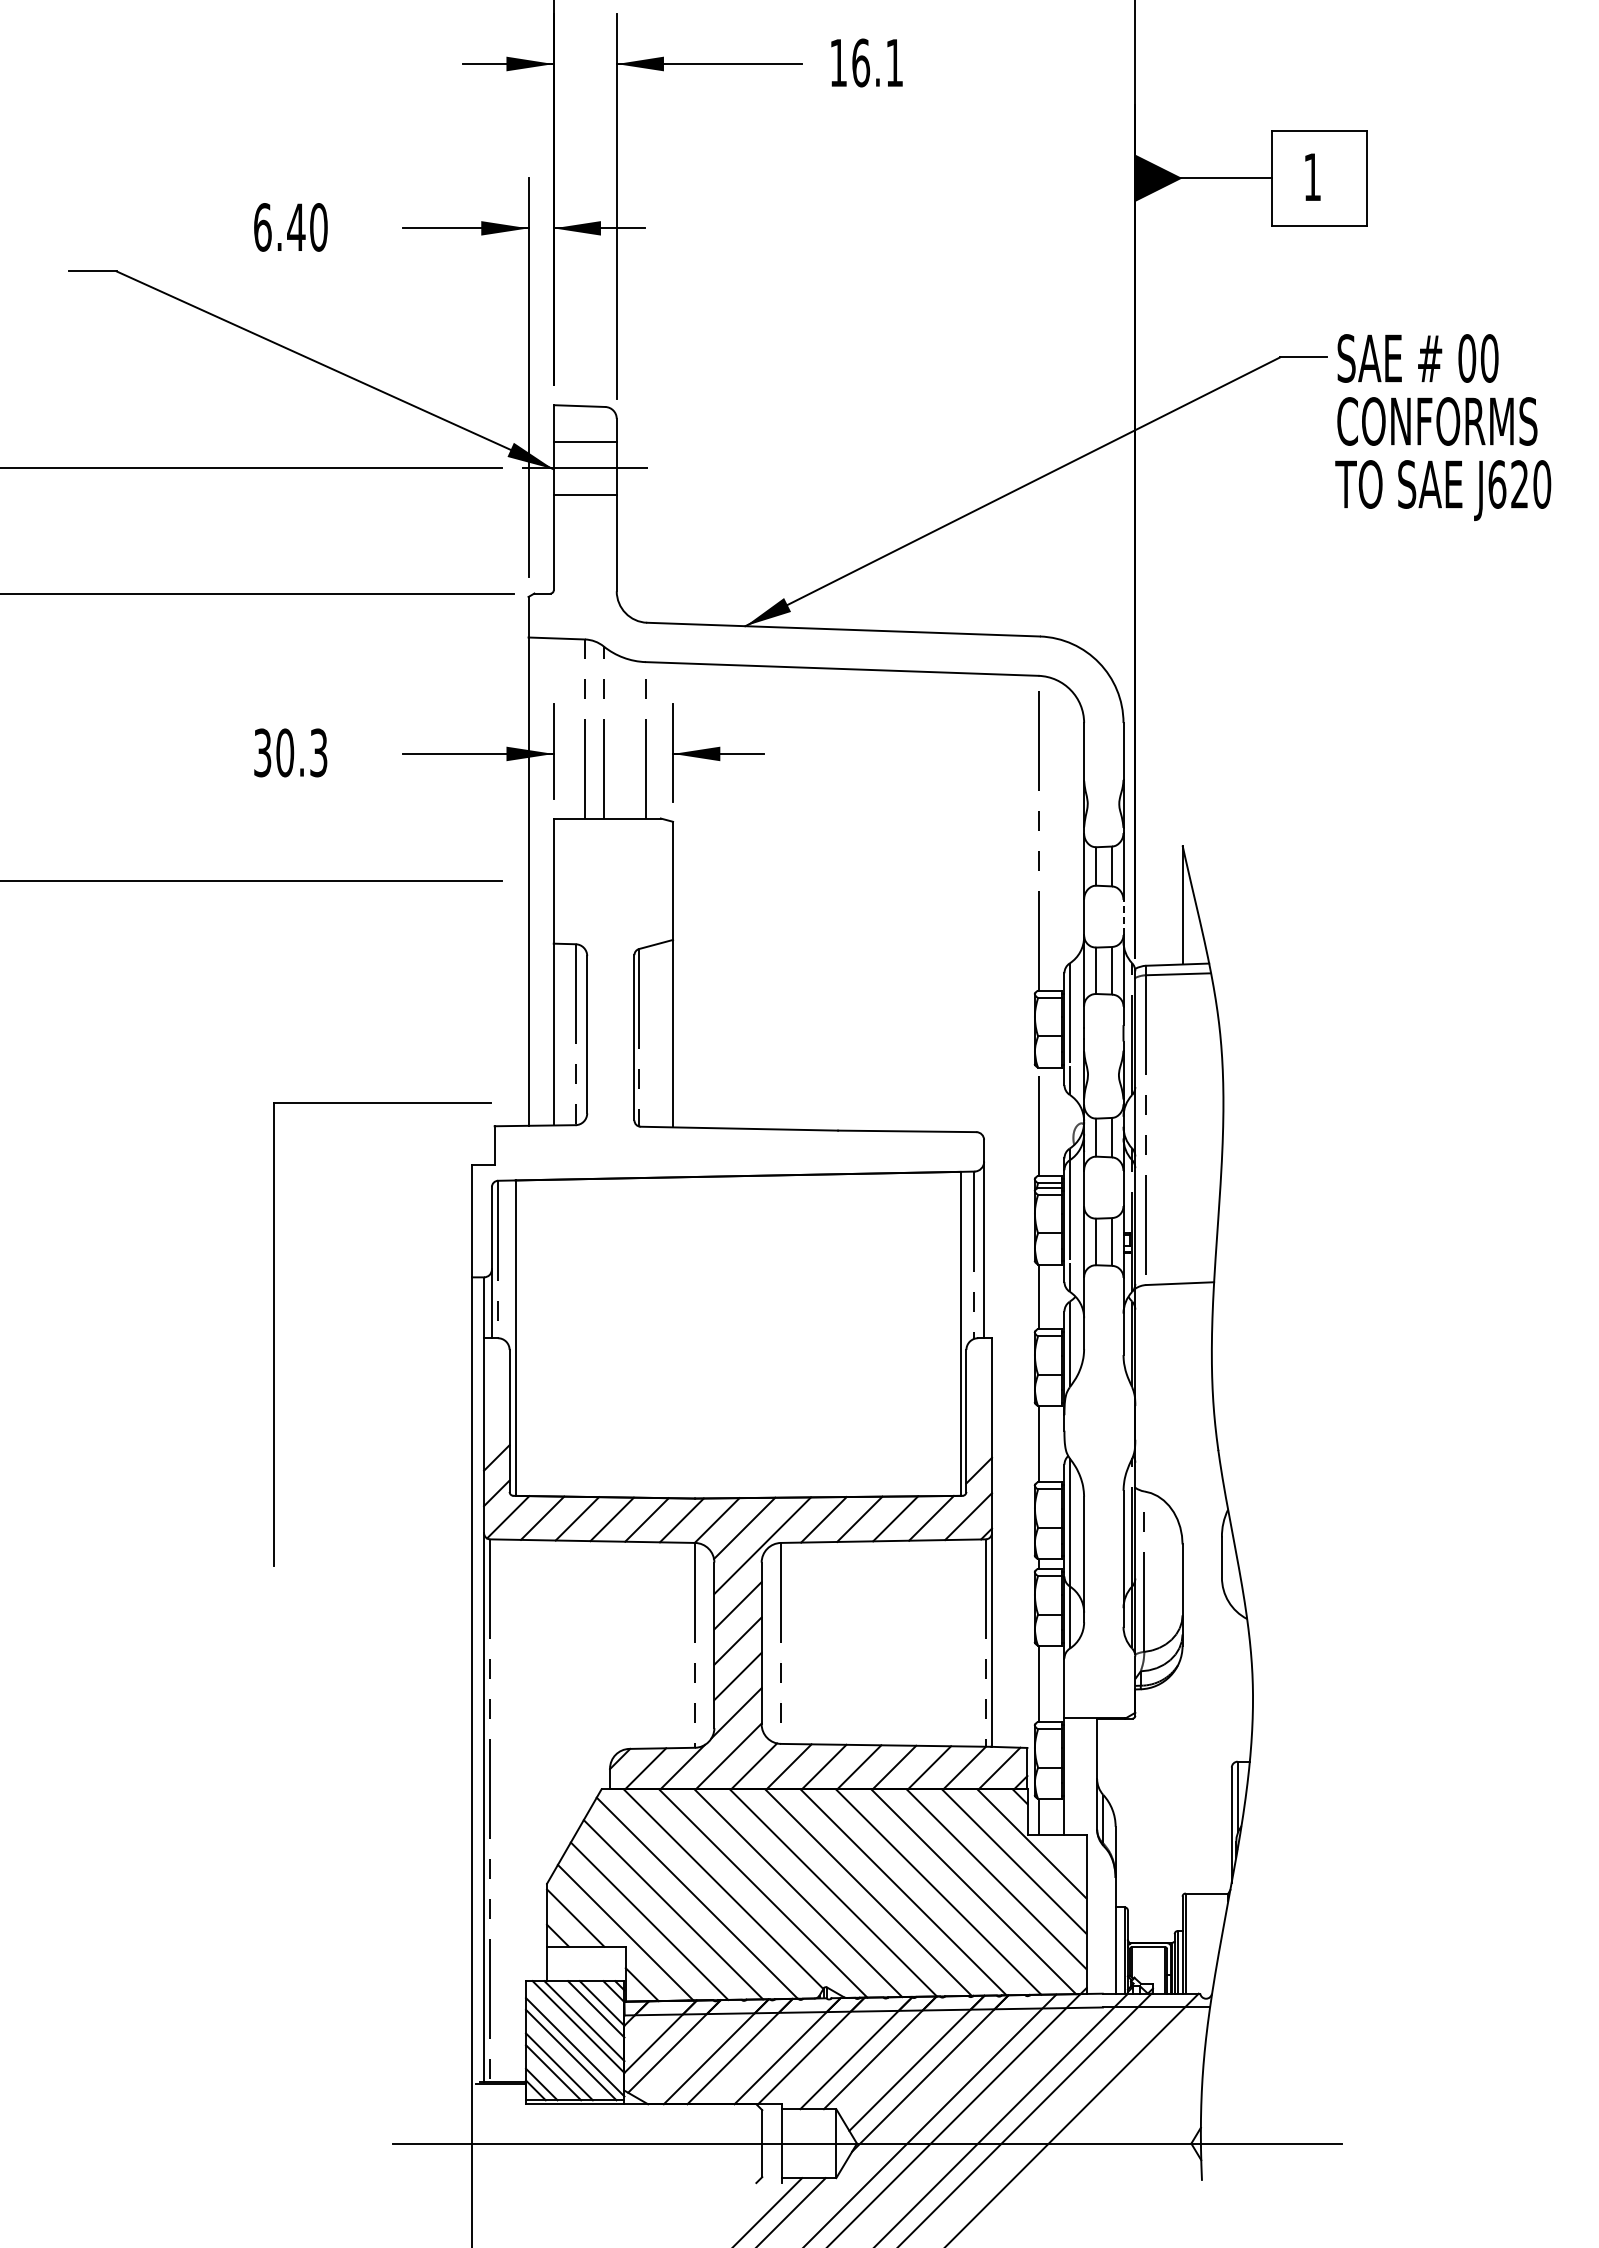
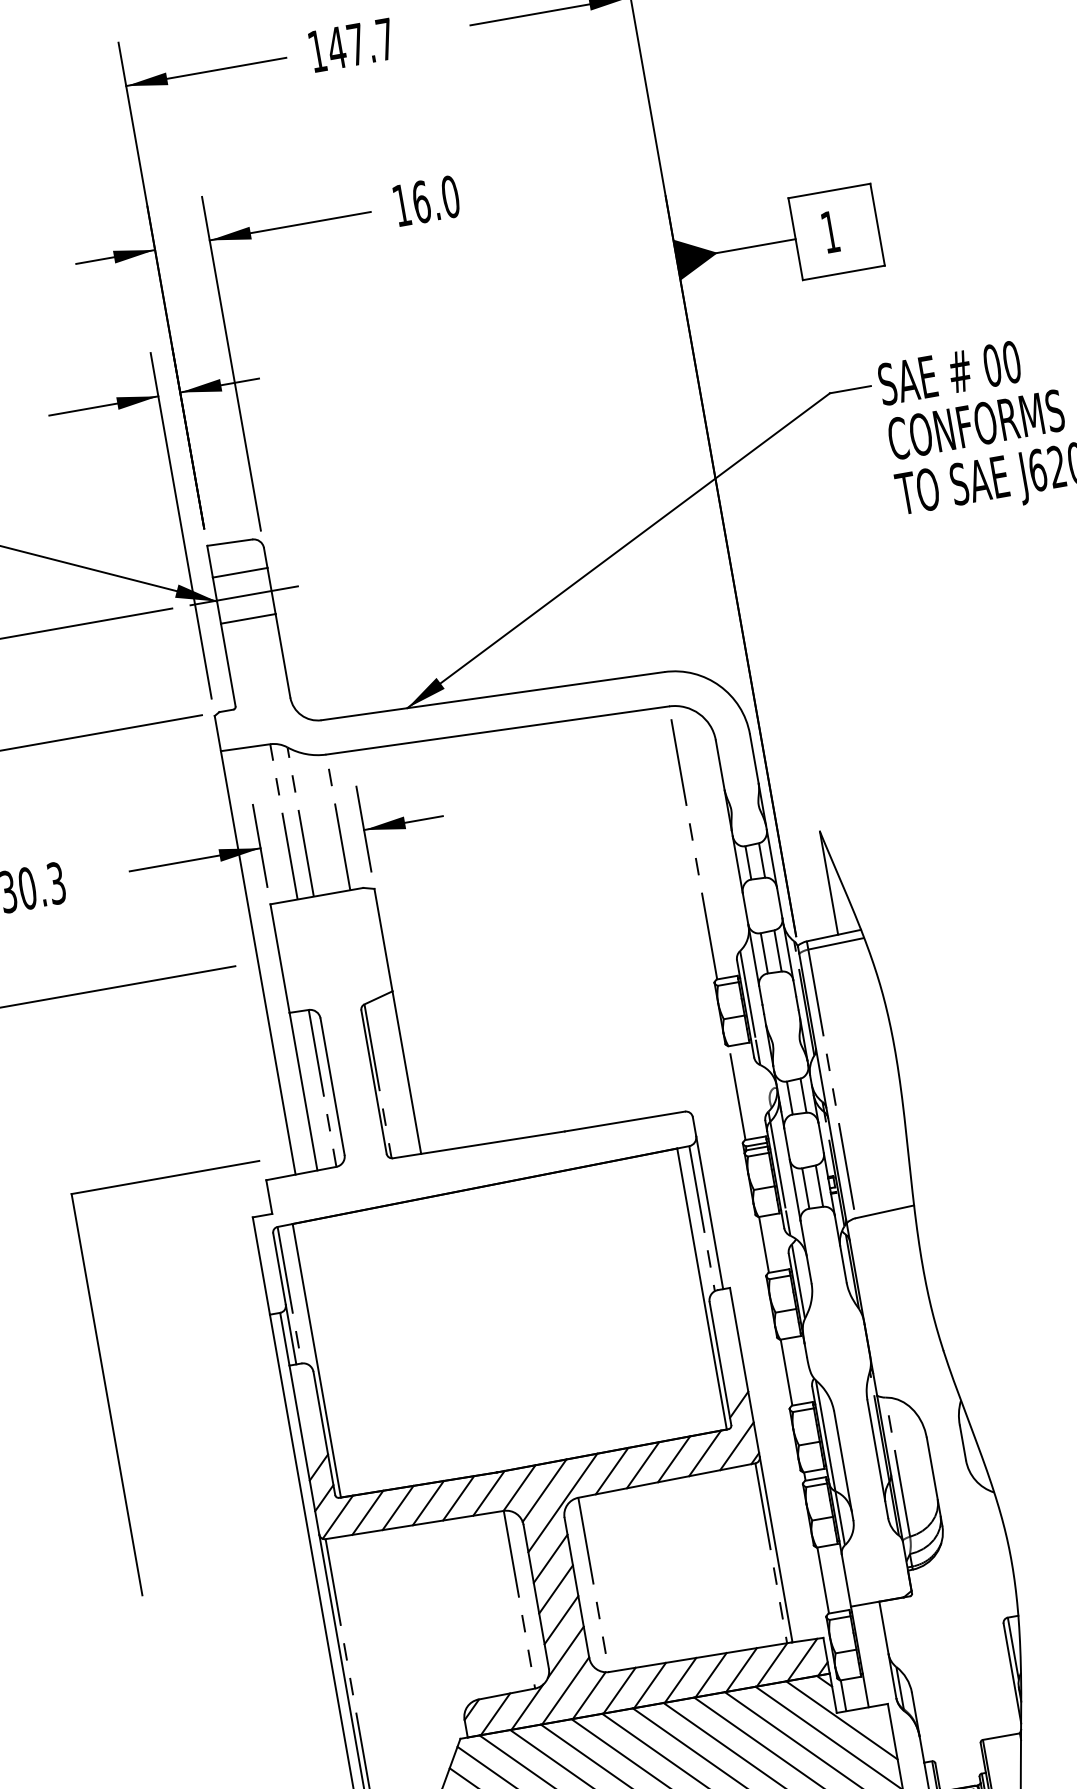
text: (894, 62) -> (450, 196), 16.1 -> 16.0
line: (1123, 917) -> (779, 903), dashed -> solid

